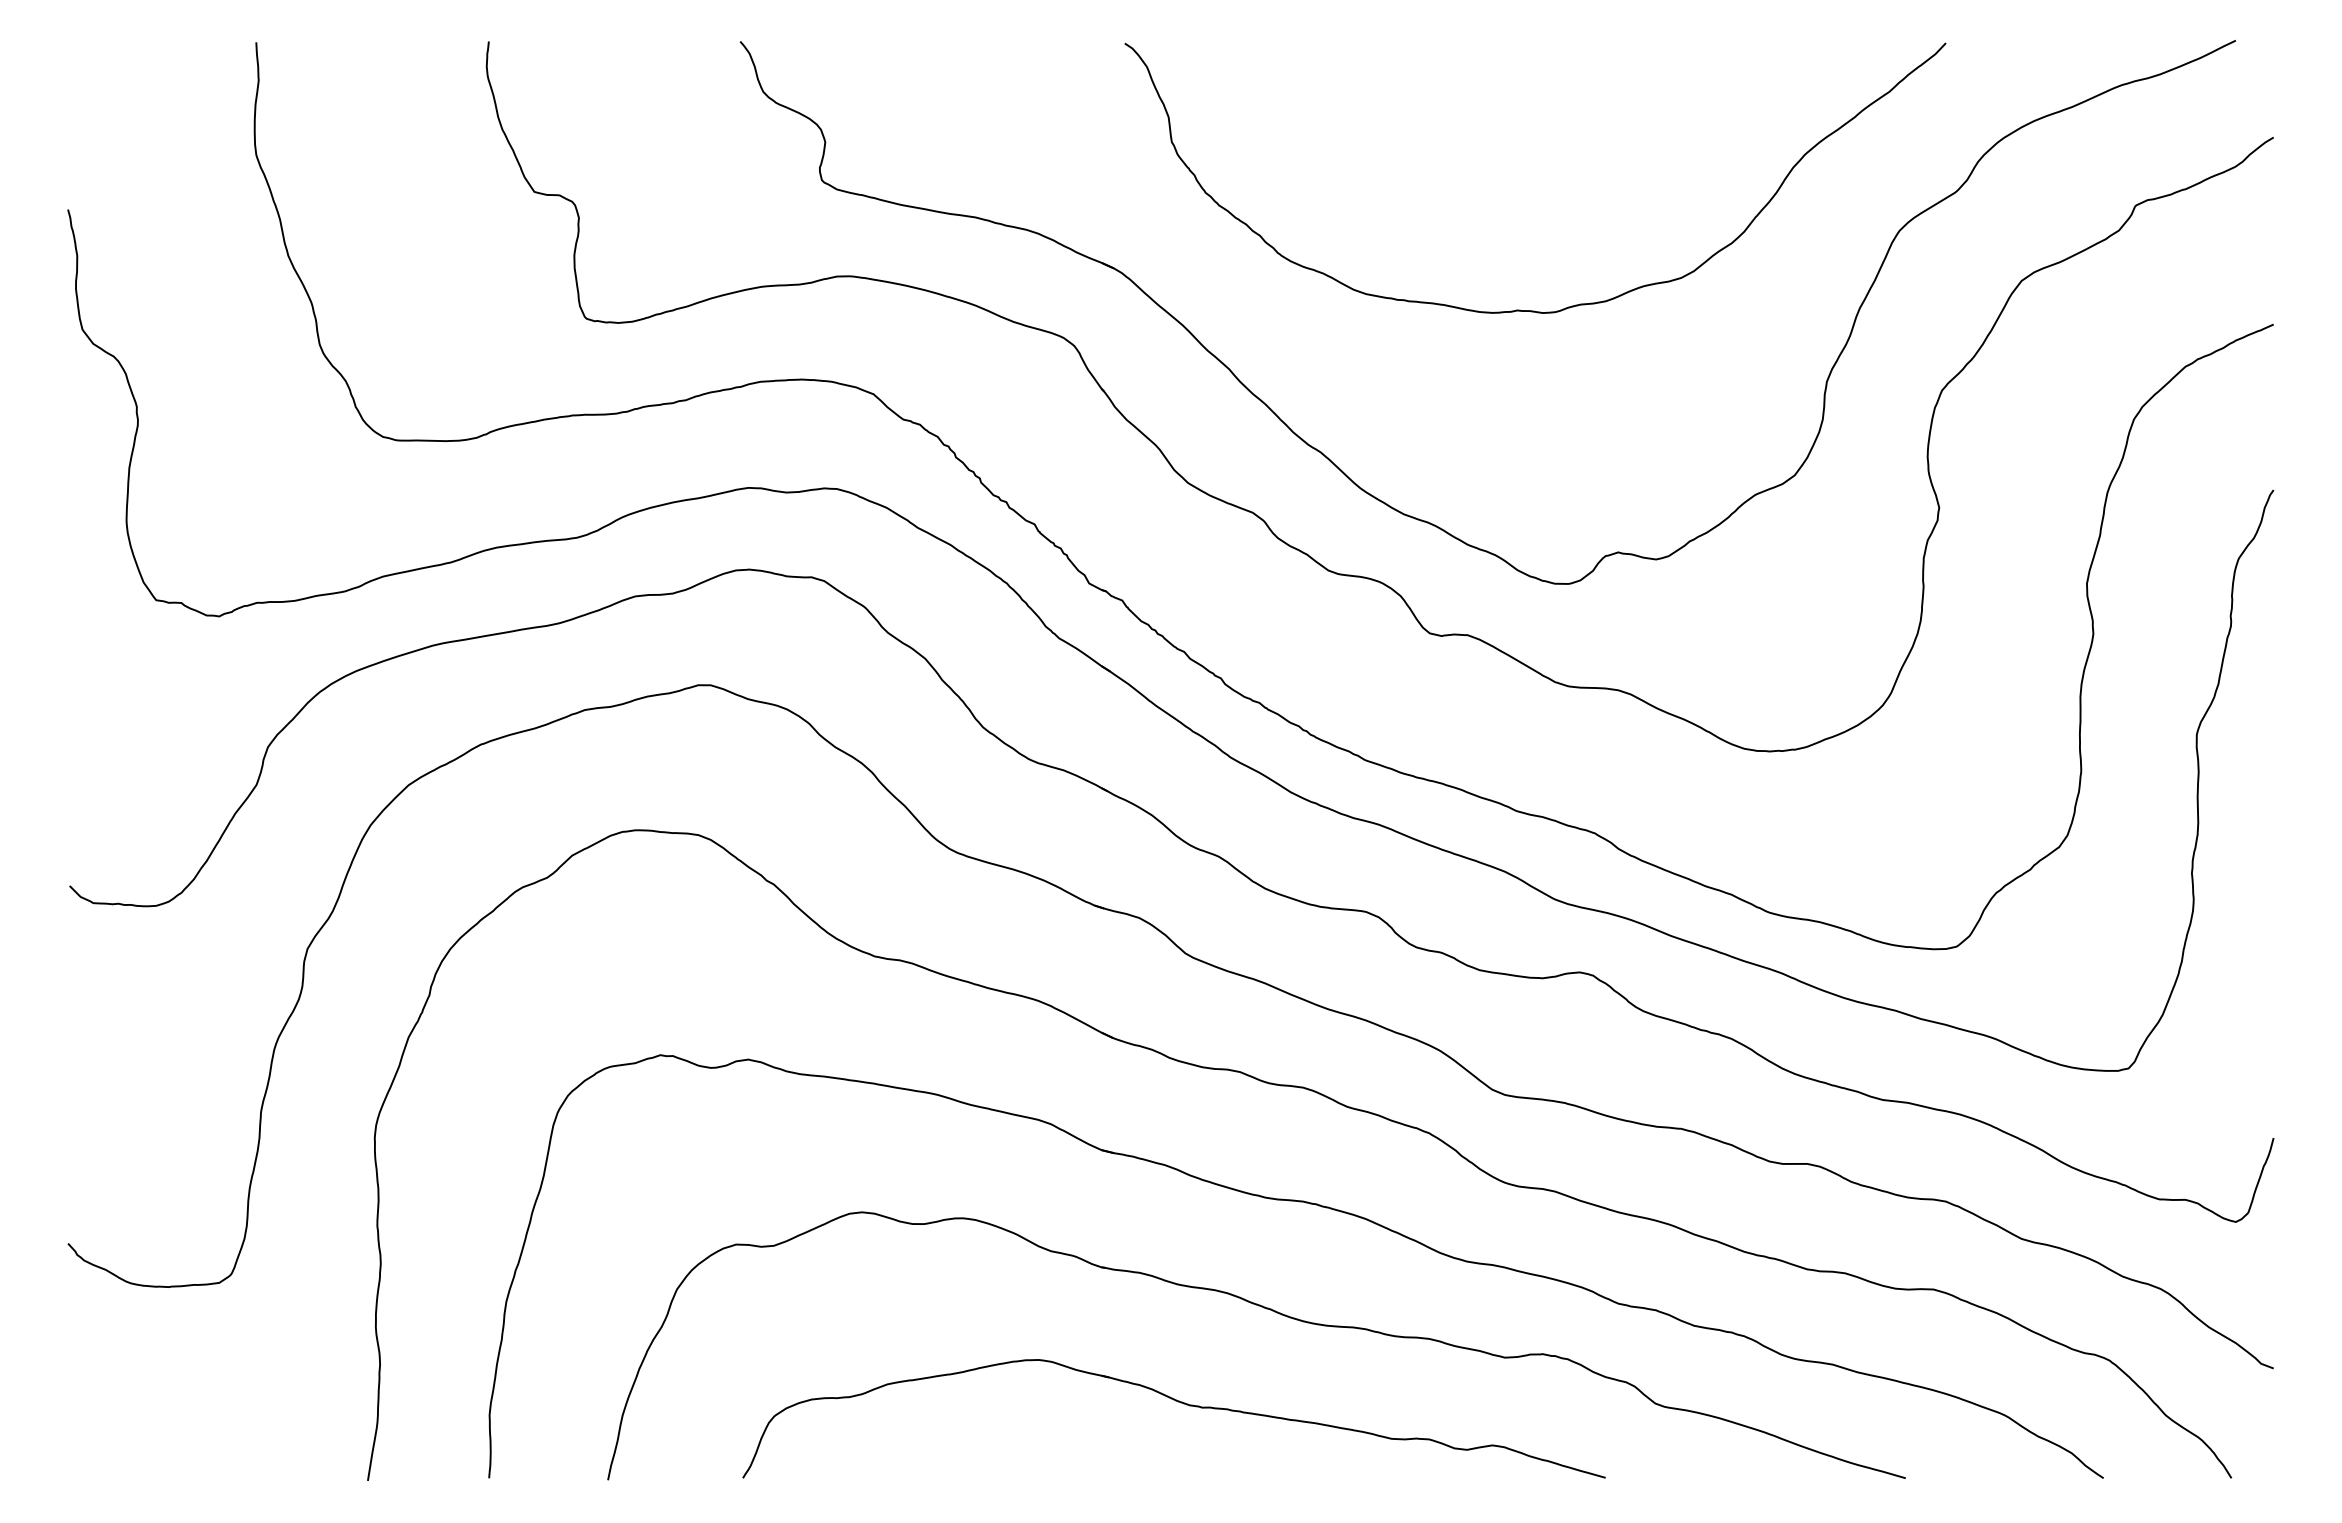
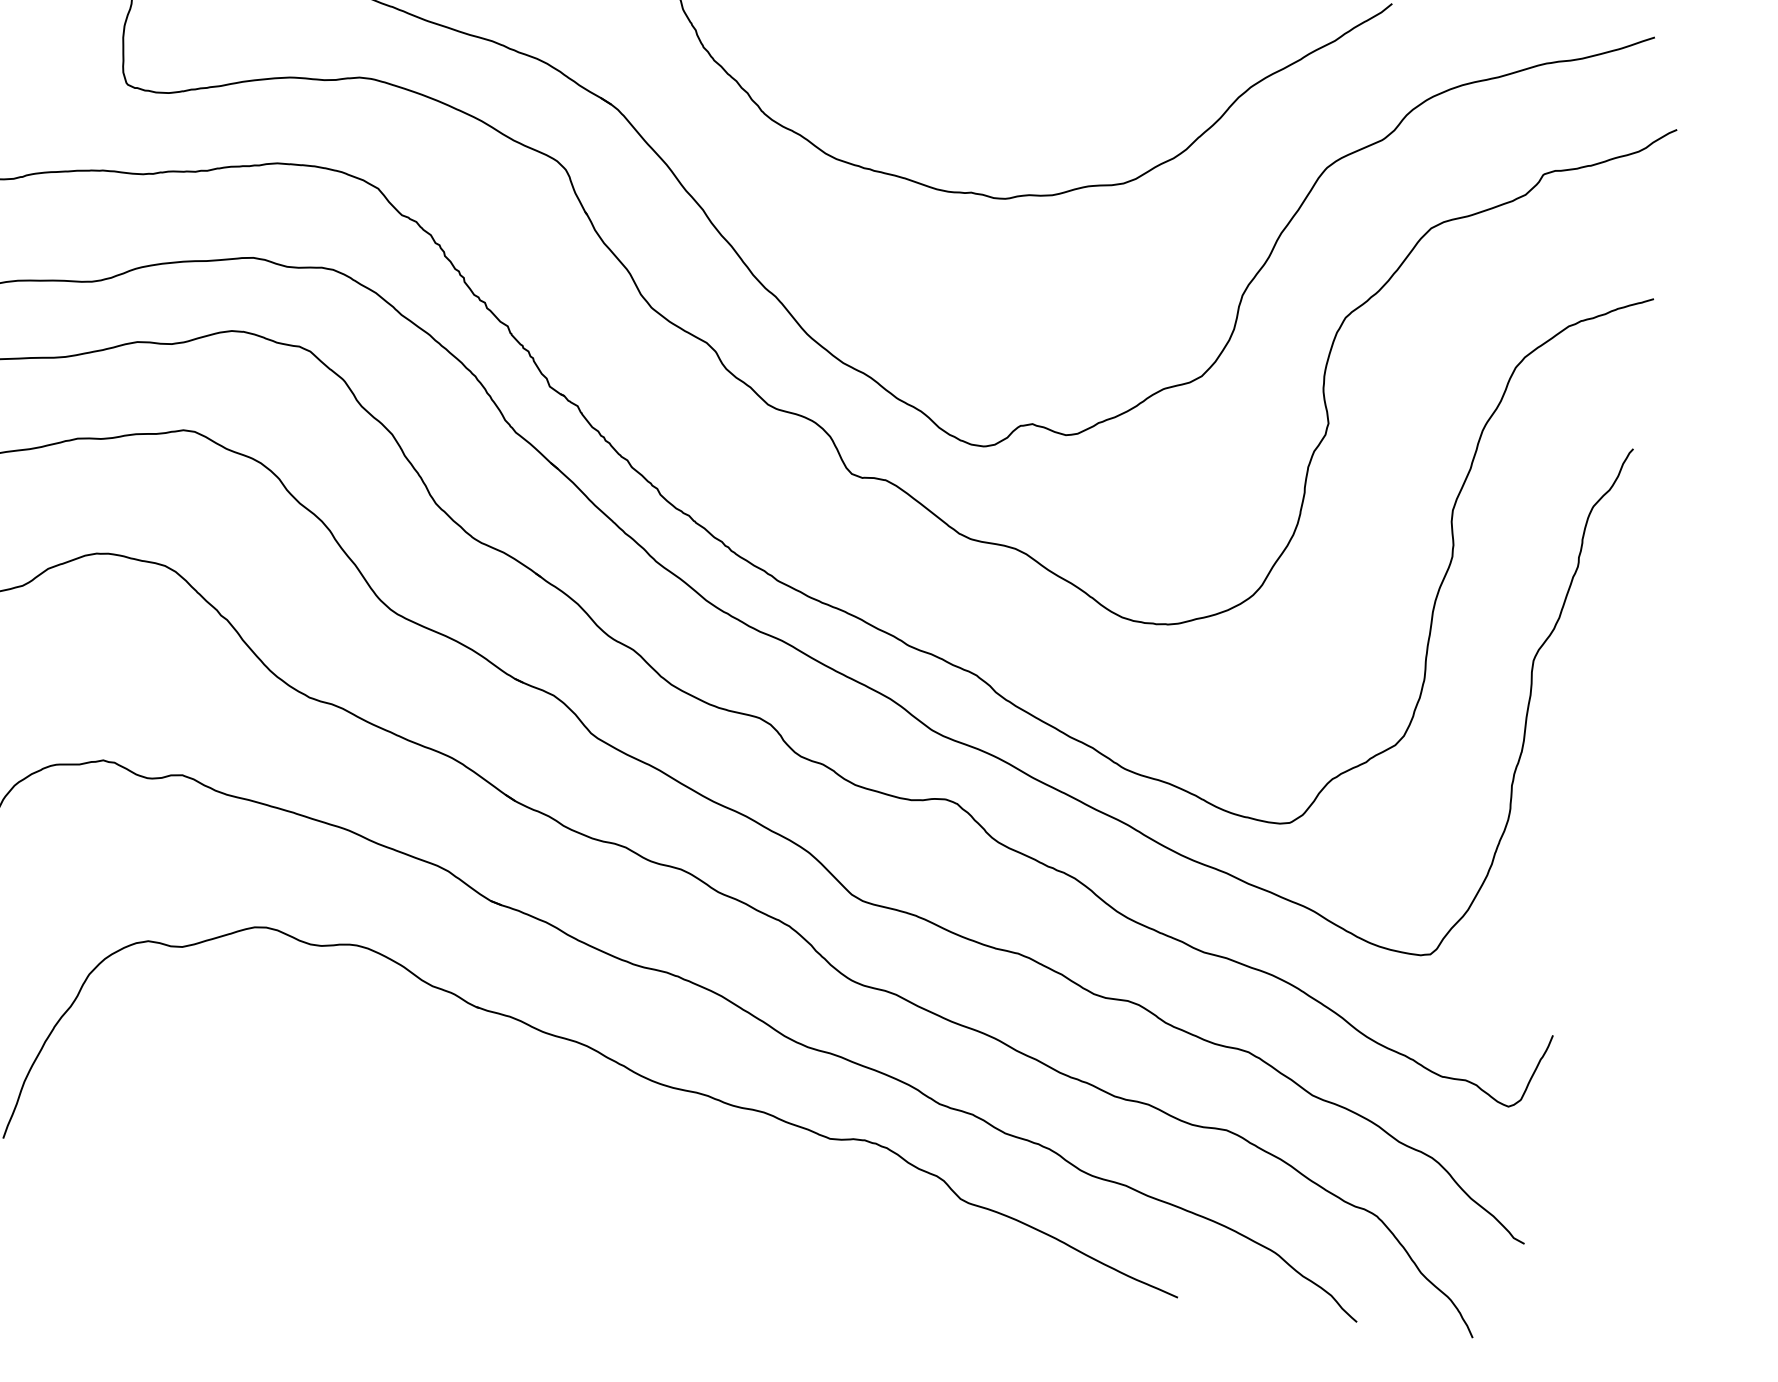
part: (1178, 1402) -> (529, 1138), removed

